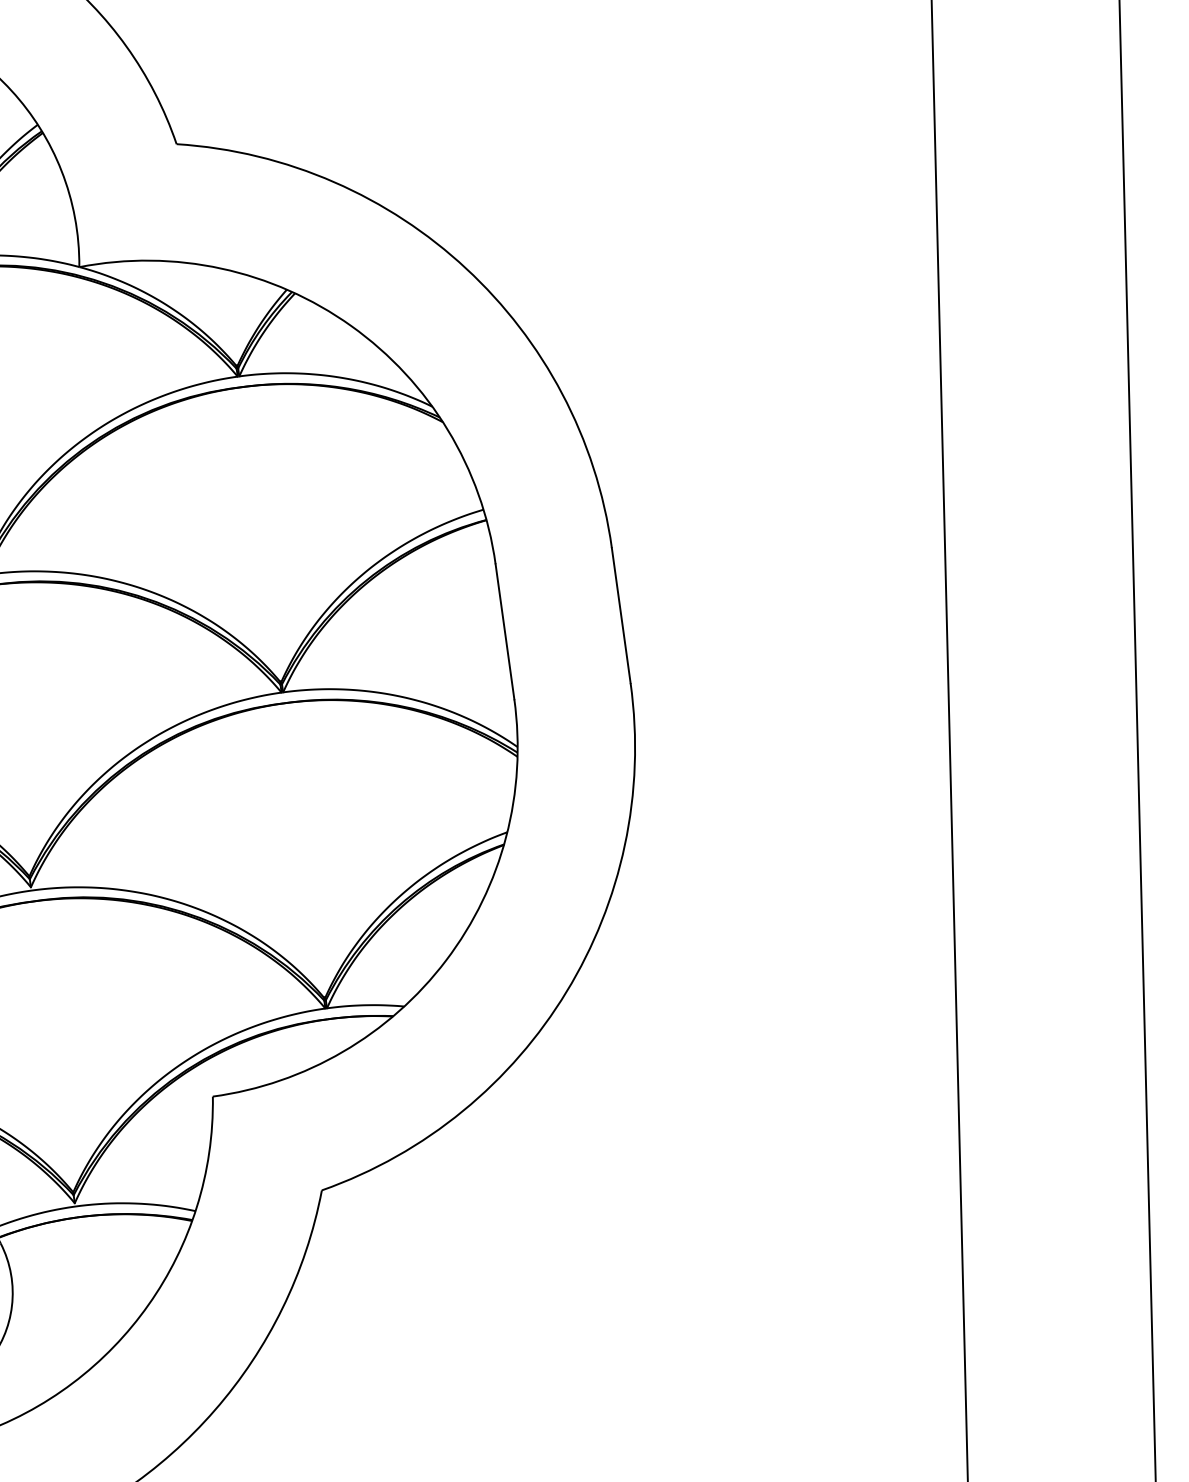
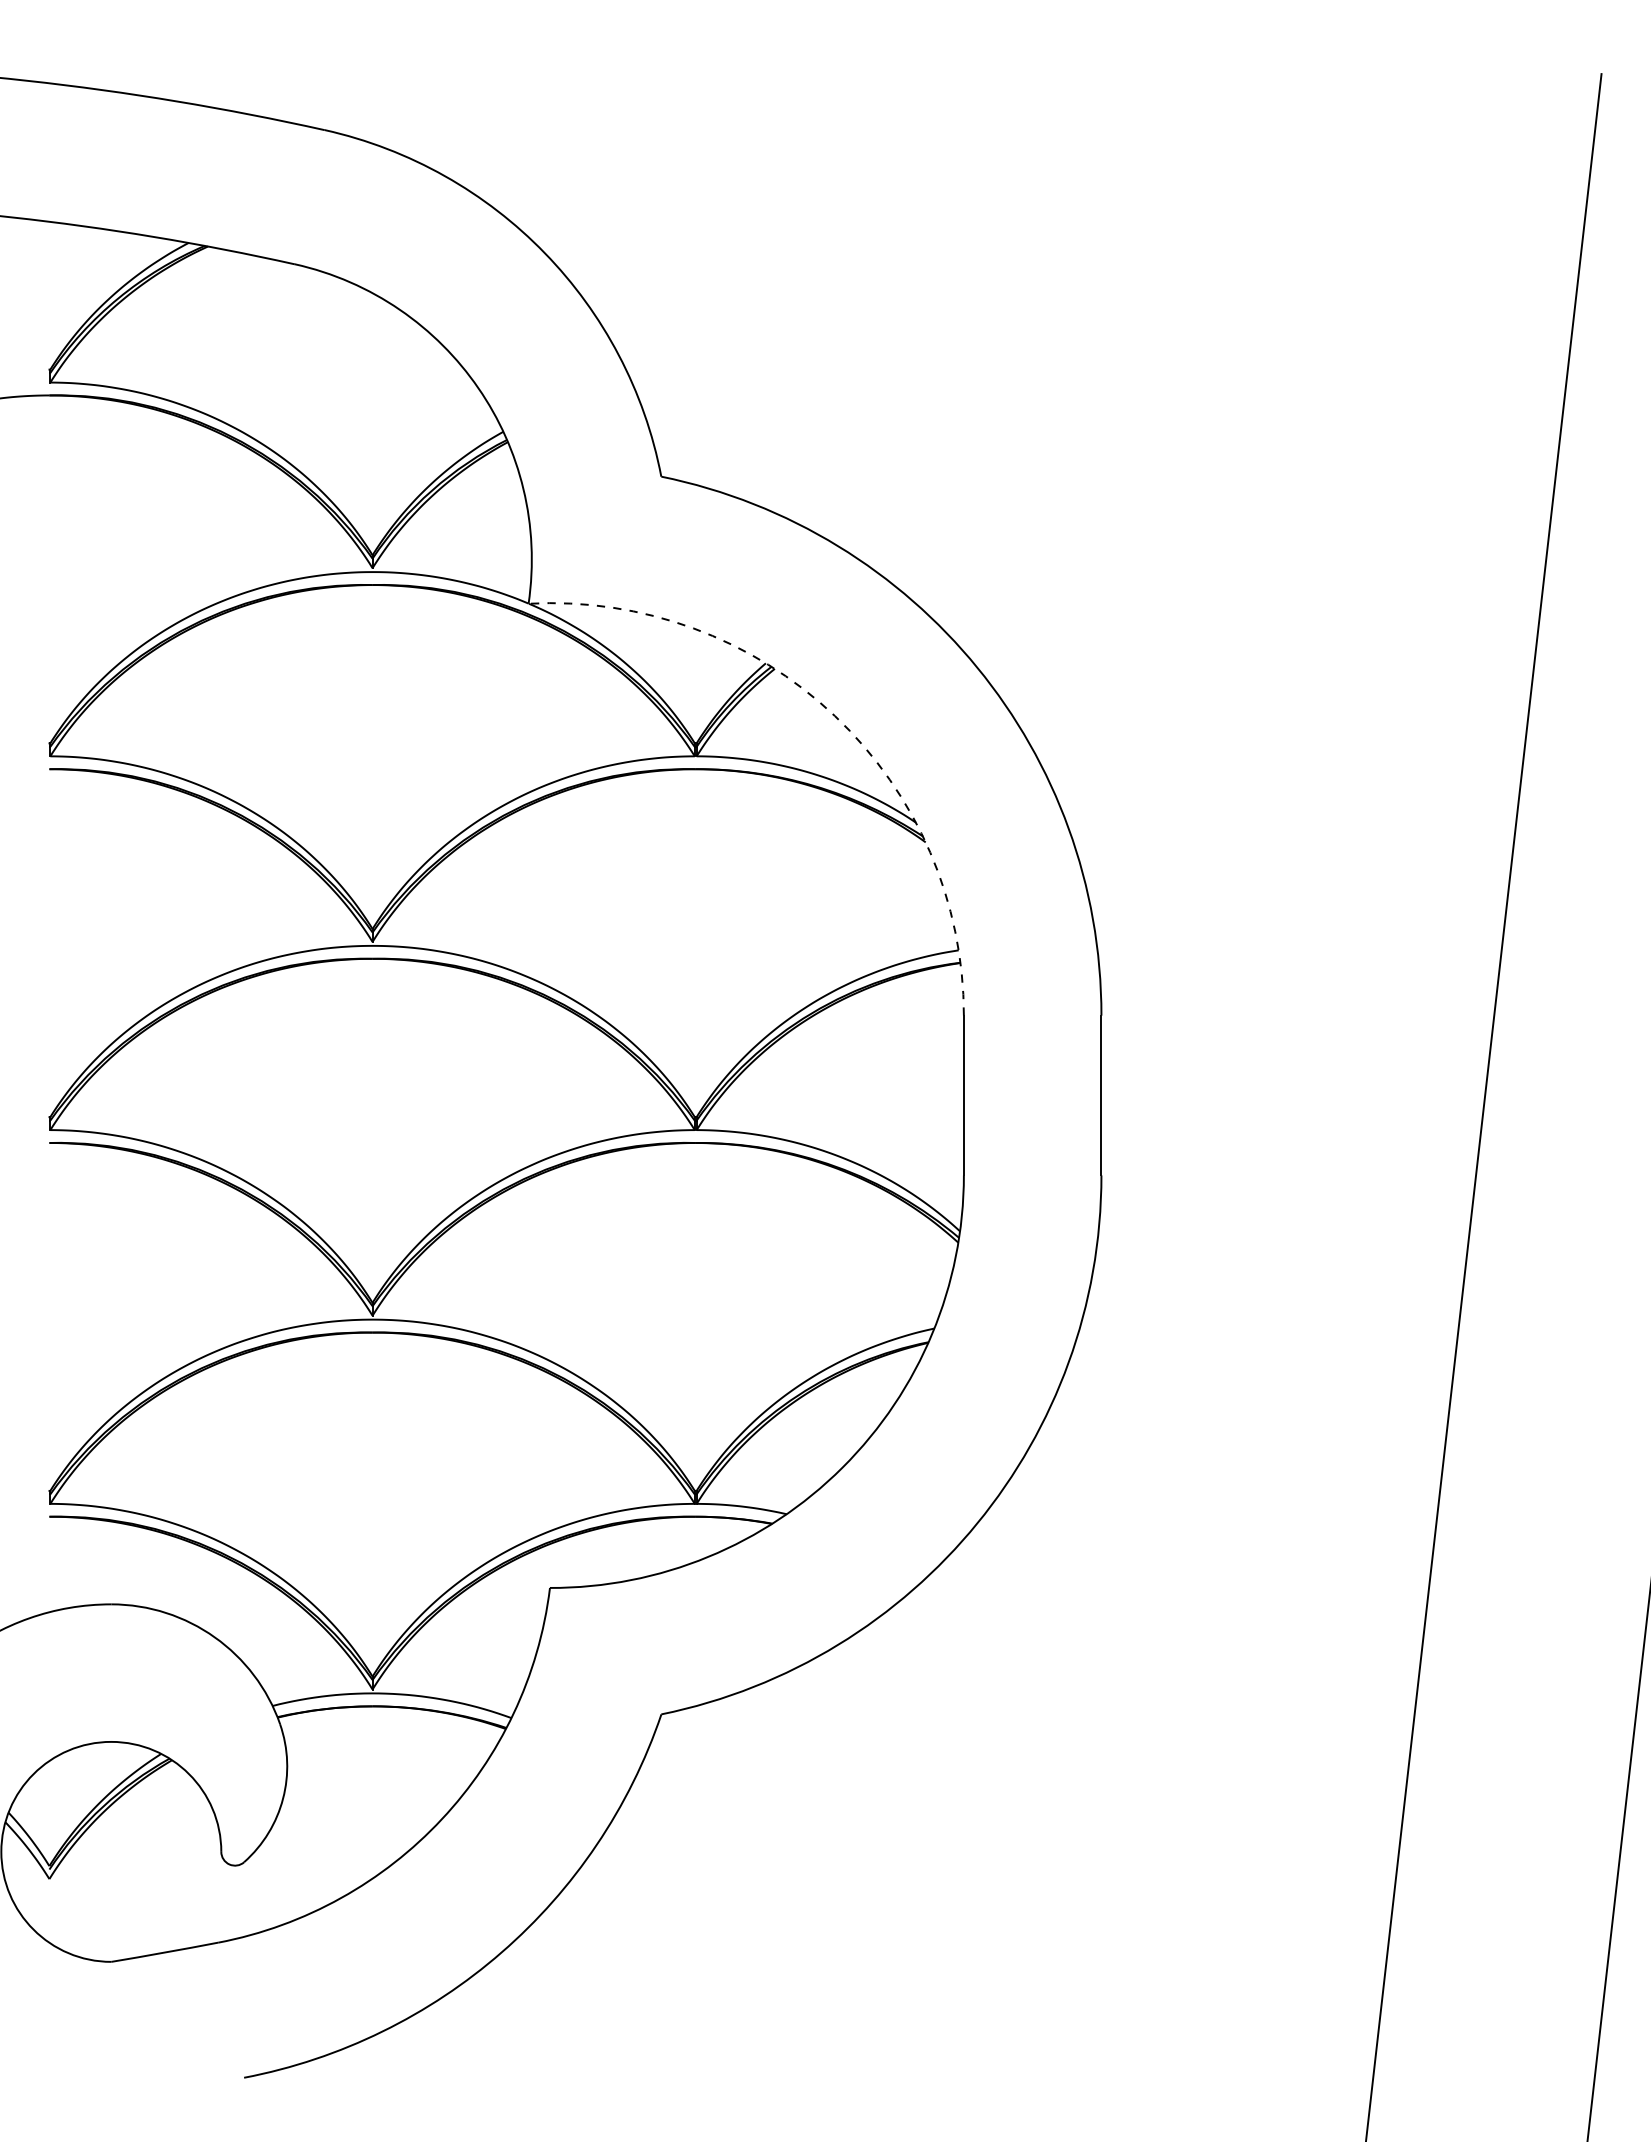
arc: (351, 326) -> (834, 716), solid -> dashed

